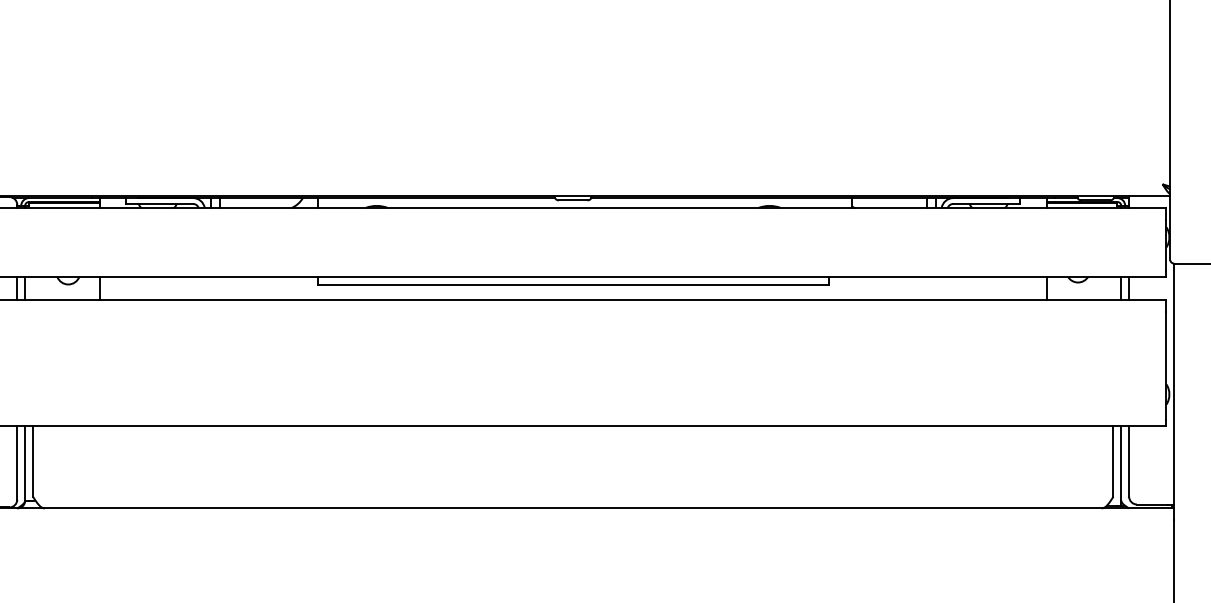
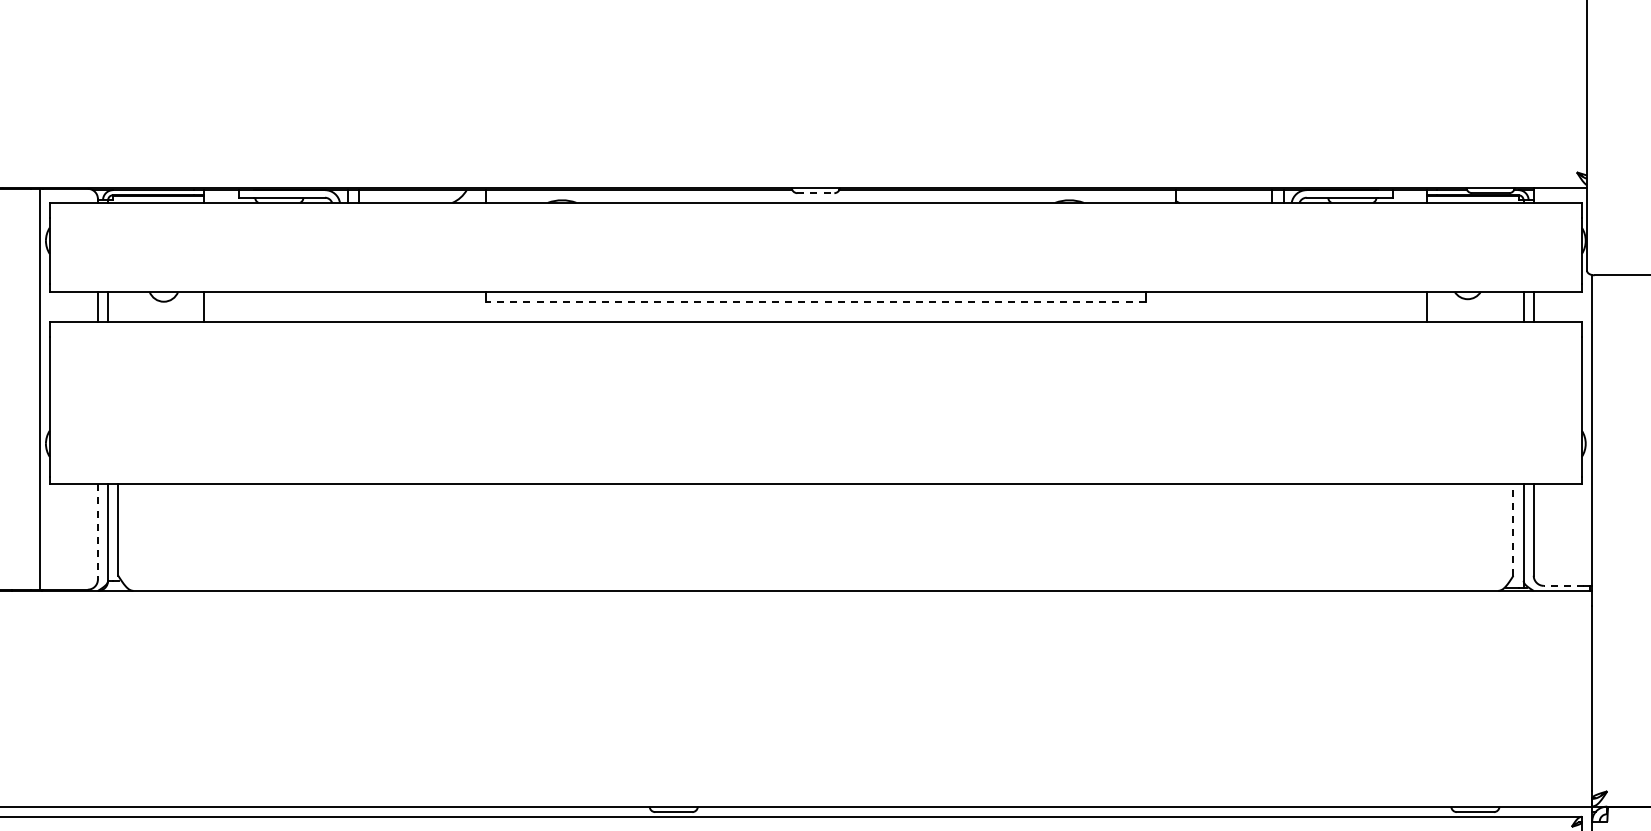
line: (572, 200) -> (815, 193), solid -> dashed
line: (572, 284) -> (815, 301), solid -> dashed
line: (1113, 461) -> (1513, 530), solid -> dashed
line: (16, 462) -> (97, 531), solid -> dashed
line: (1152, 504) -> (1563, 585), solid -> dashed

